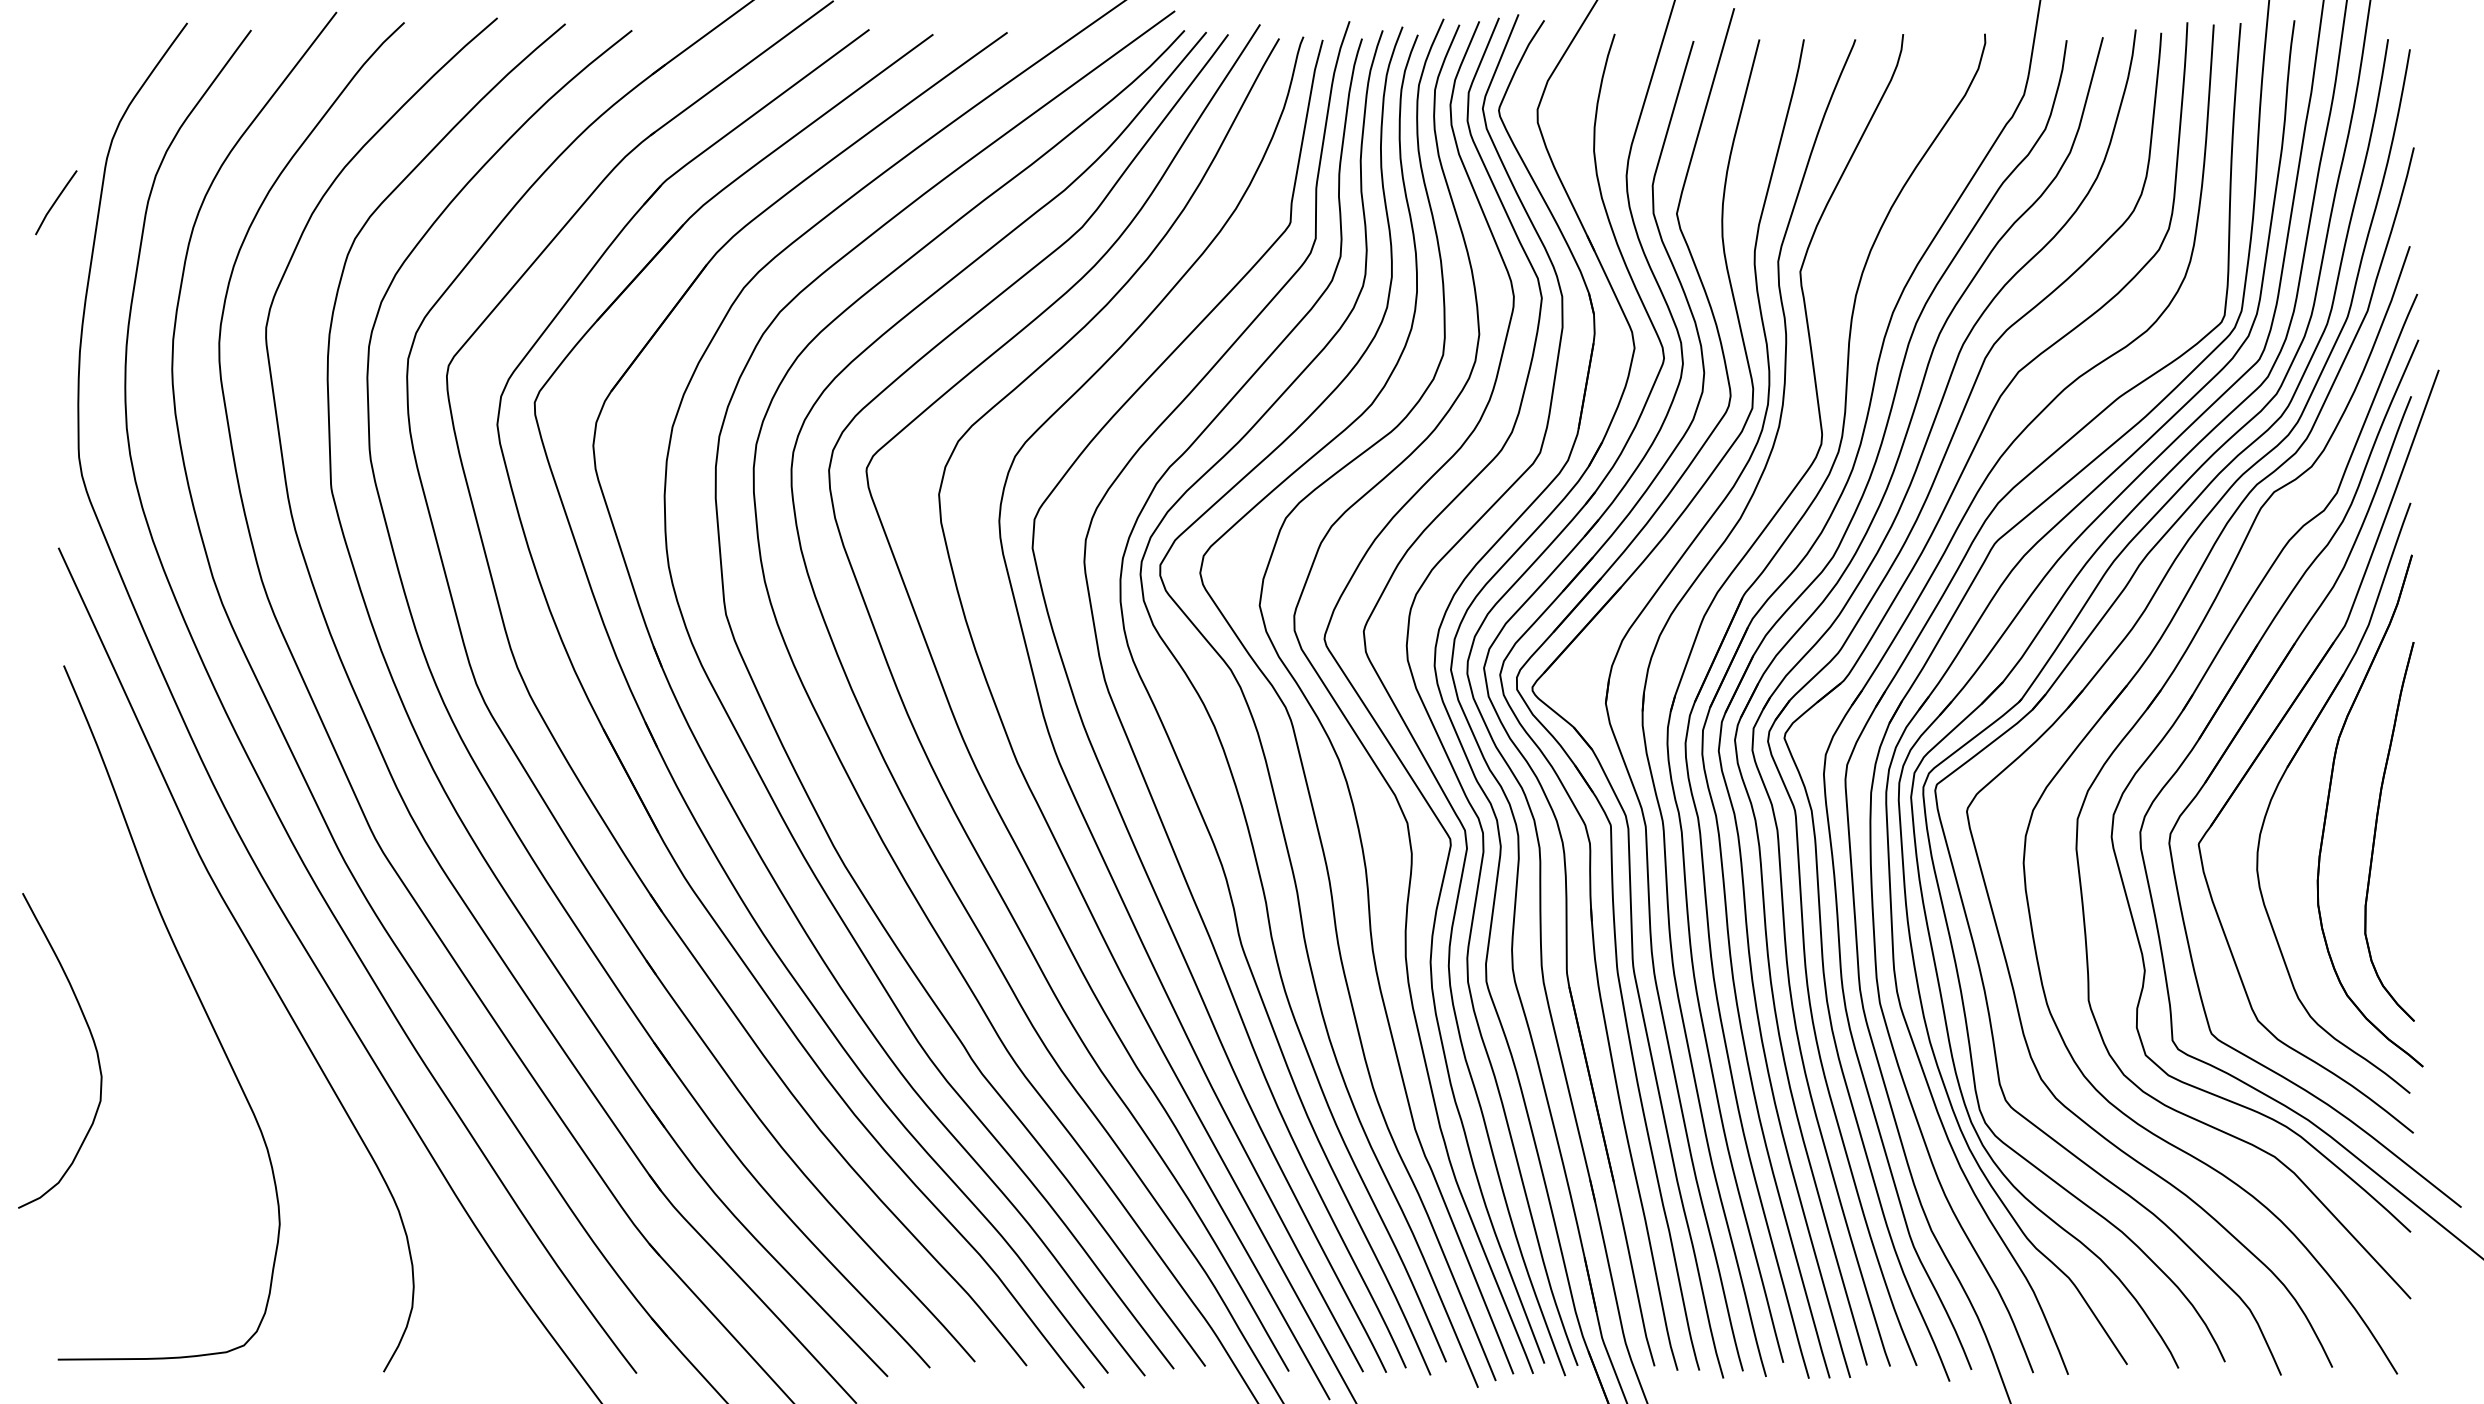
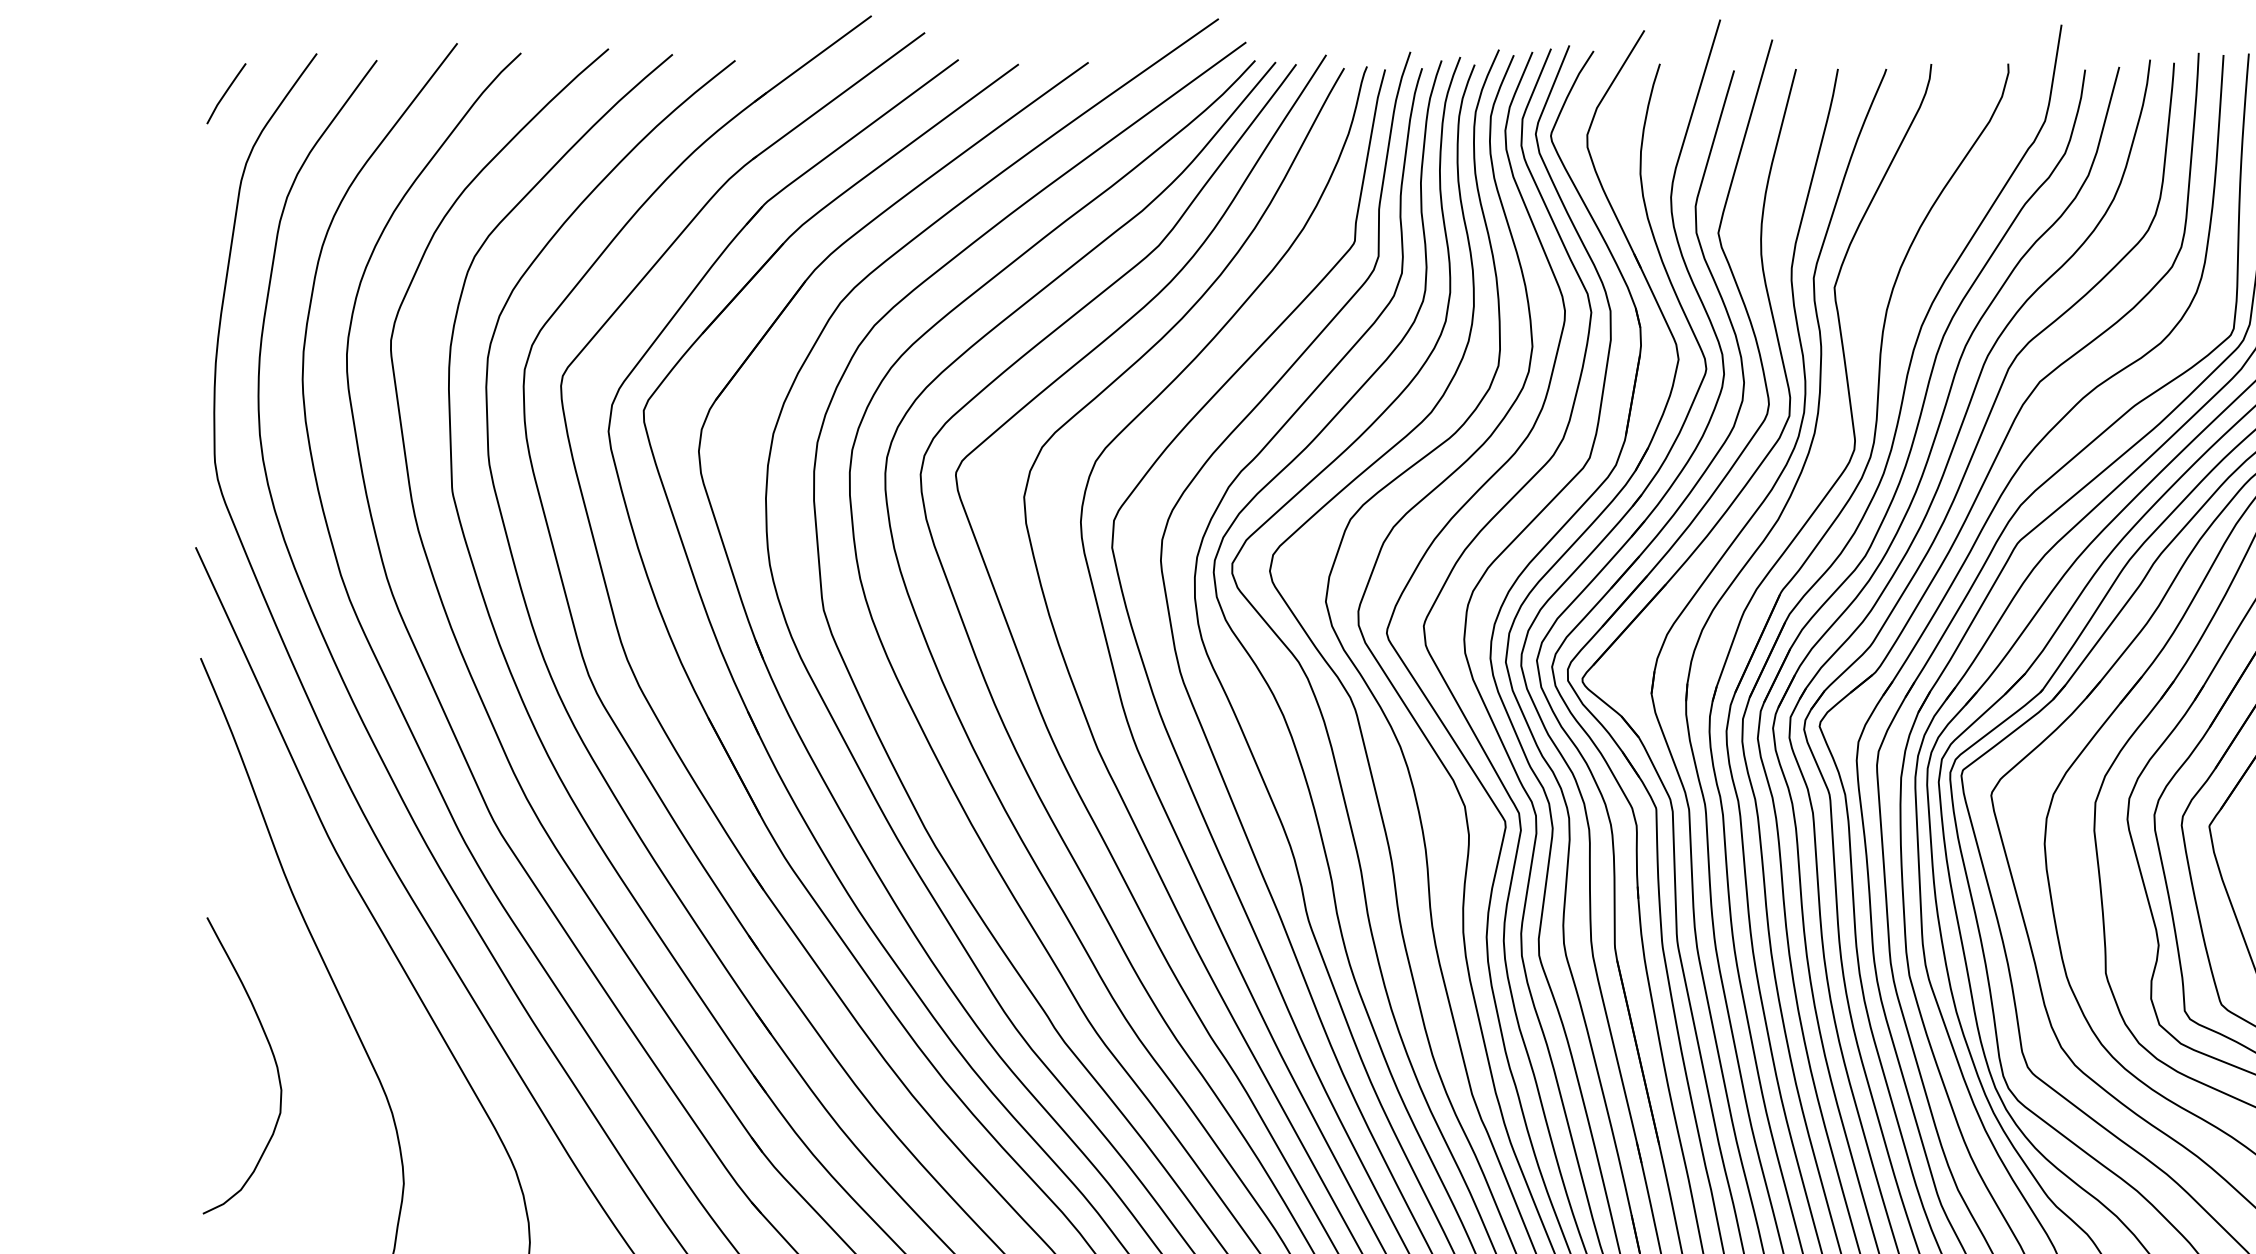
line: (56, 201) -> (226, 92), moved
curve: (92, 1040) -> (272, 1056), moved

